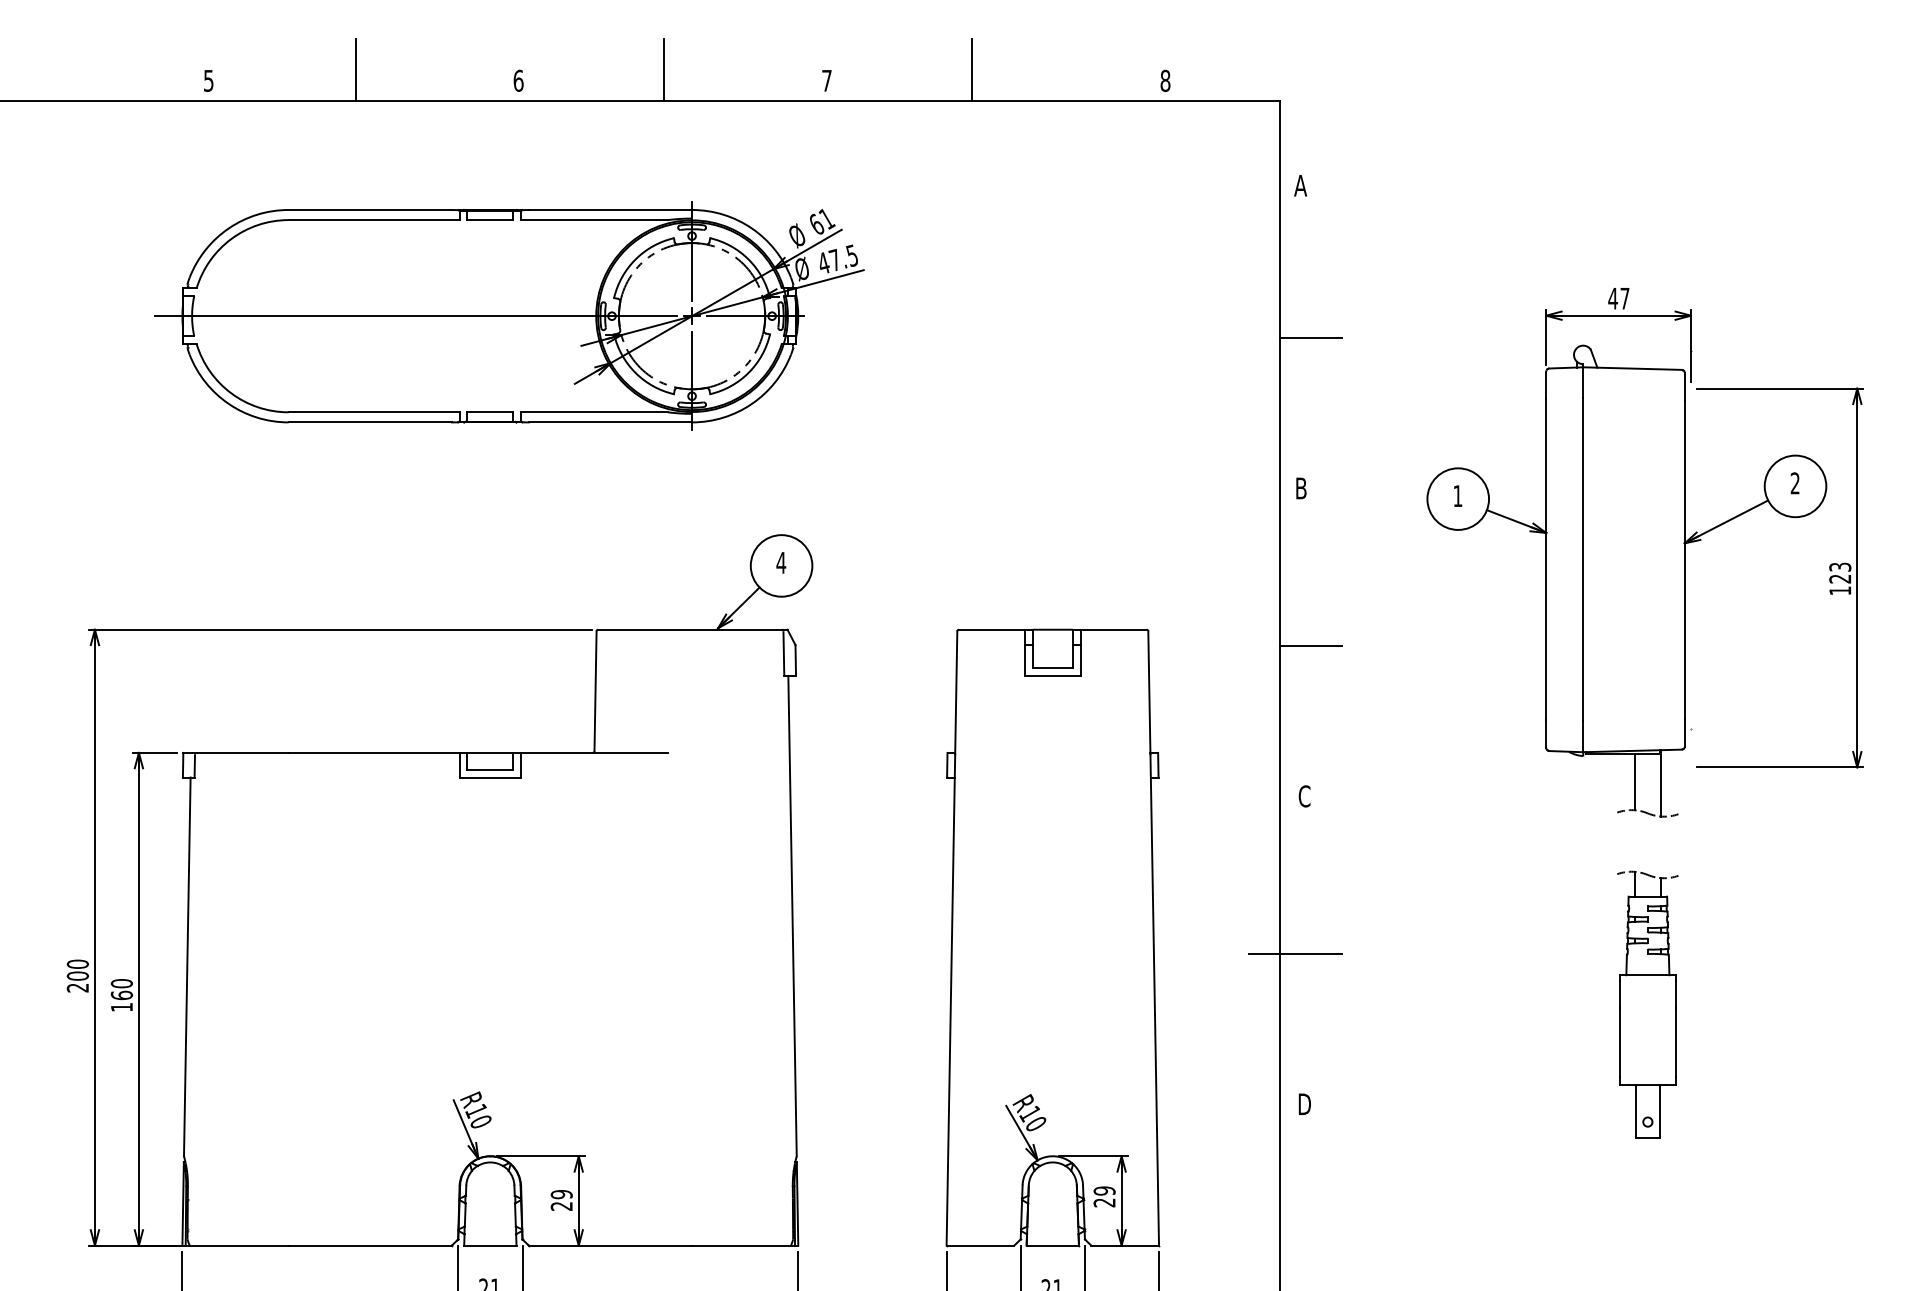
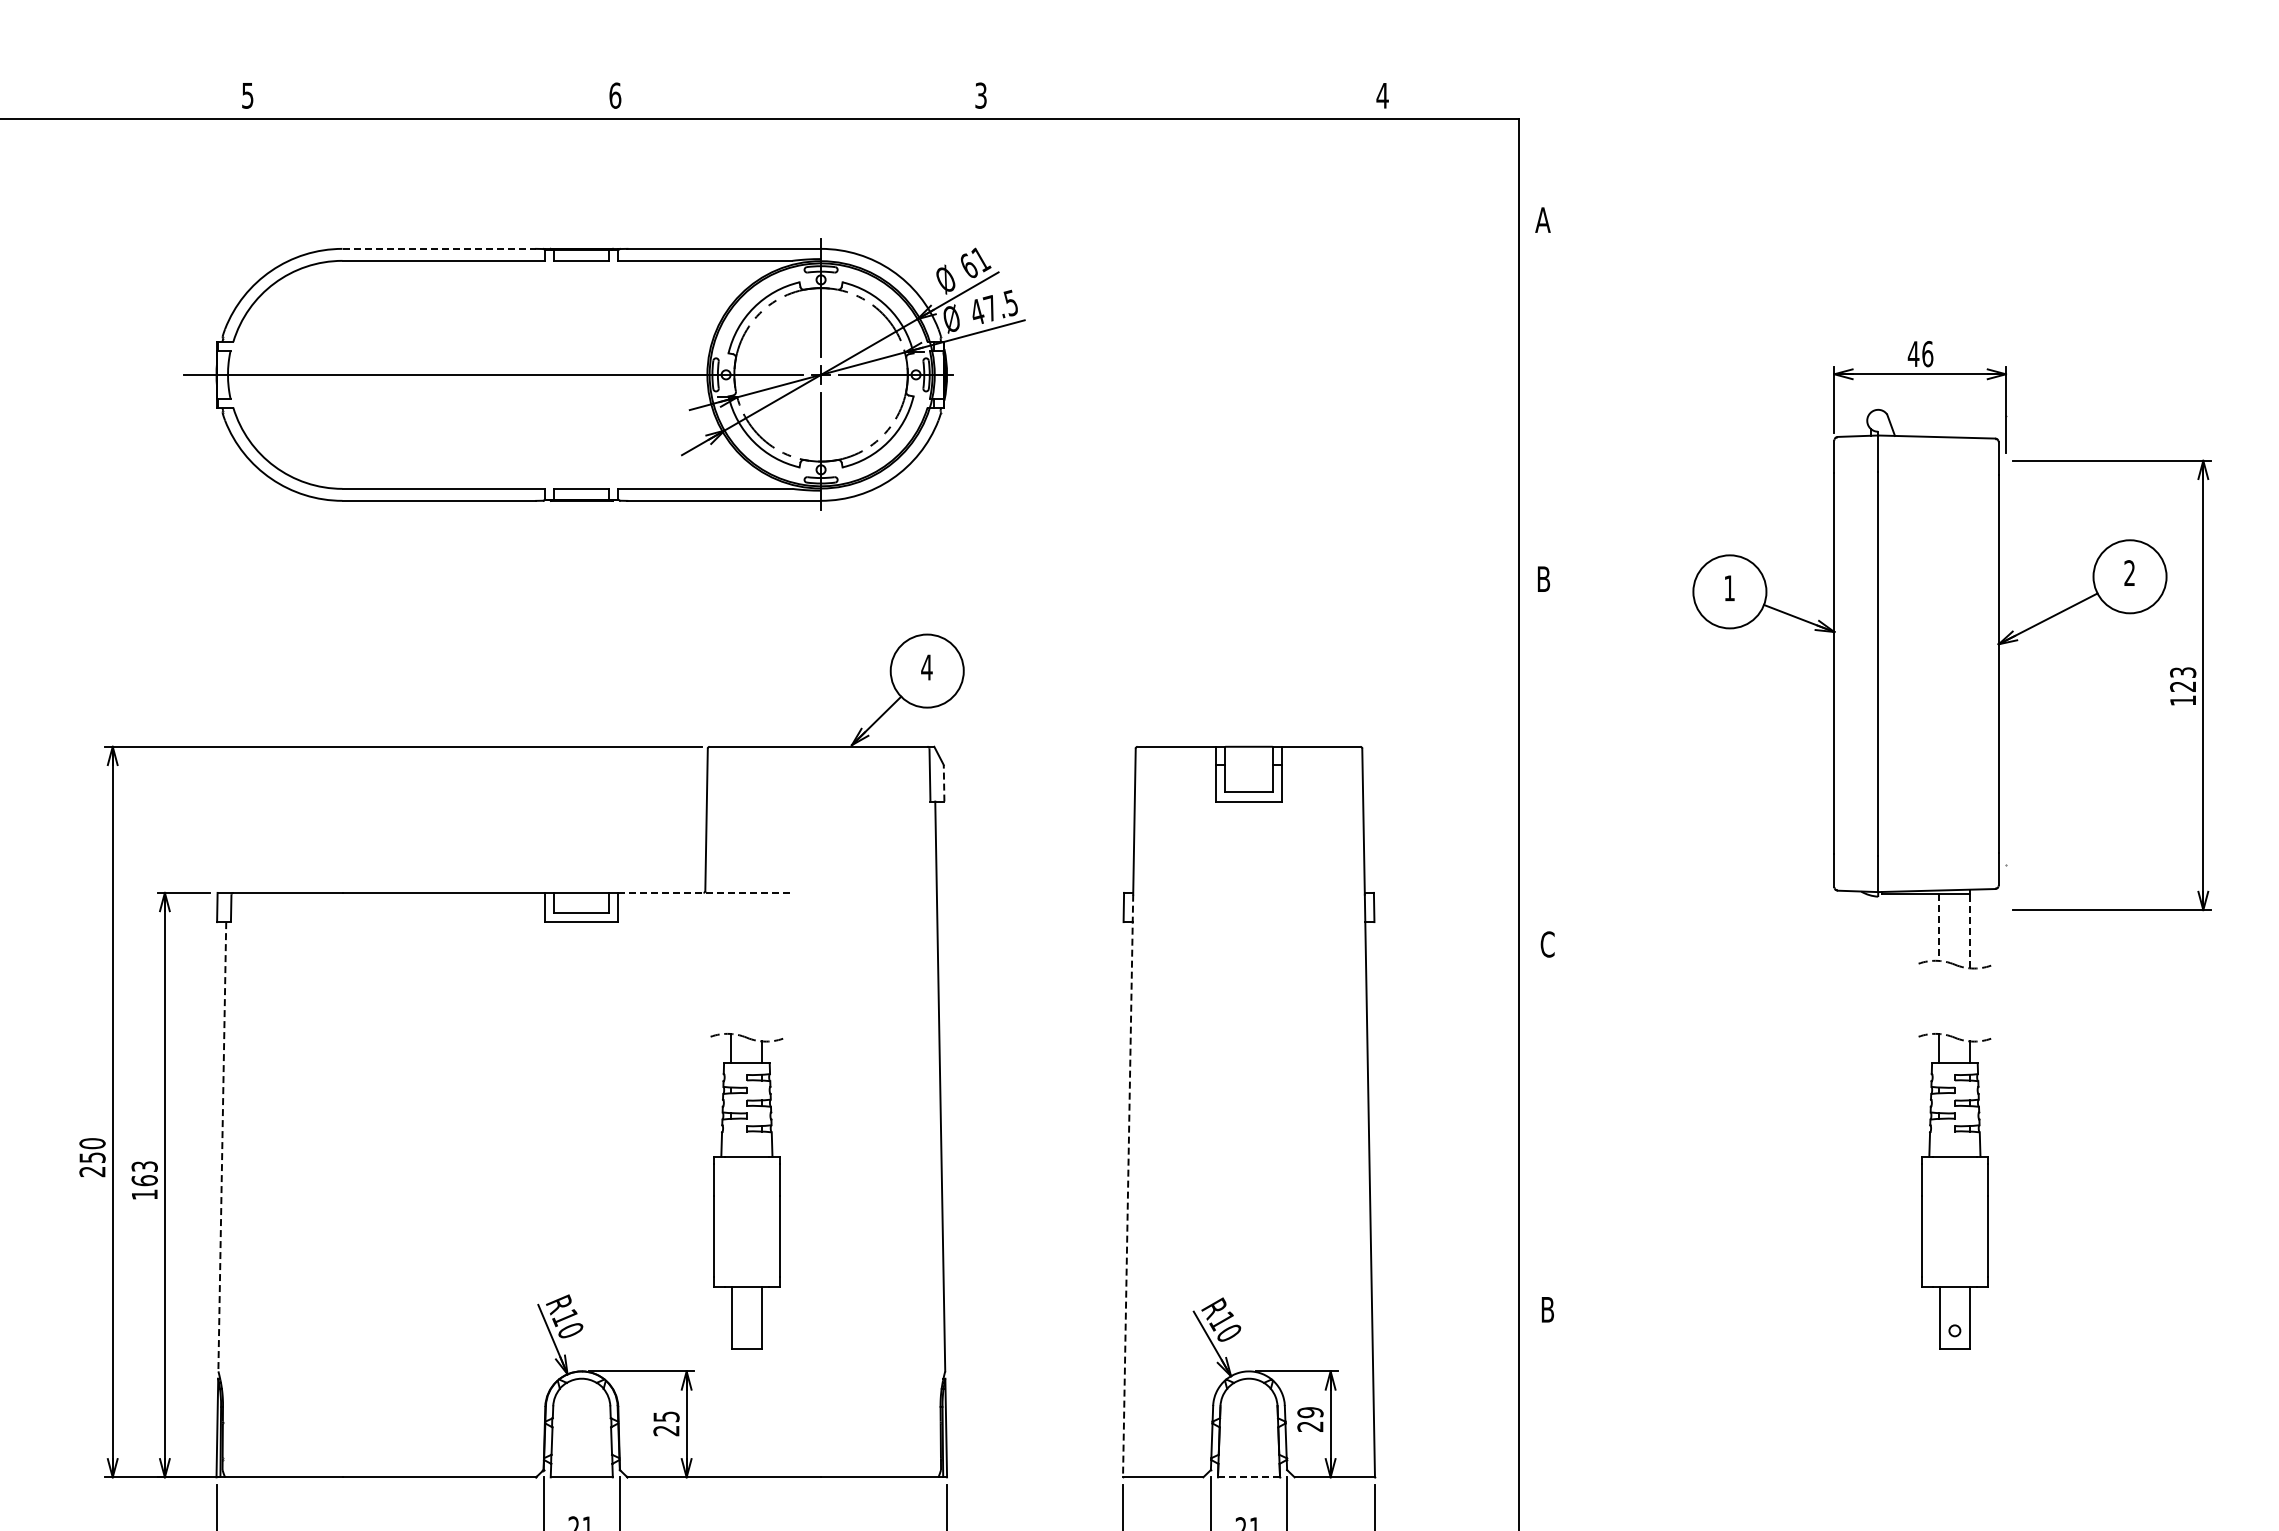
line: (356, 69) -> (422, 82), removed
line: (663, 69) -> (787, 82), removed
line: (972, 69) -> (1153, 82), removed
text: (826, 80) -> (980, 95), 7 -> 3
text: (1165, 80) -> (1382, 95), 8 -> 4
line: (370, 209) -> (439, 248), solid -> dashed
text: (1624, 299) -> (1927, 354), 47 -> 46
line: (1310, 337) -> (1554, 400), removed
line: (1310, 645) -> (1554, 765), removed
line: (796, 659) -> (944, 782), solid -> dashed
line: (594, 752) -> (705, 892), solid -> dashed
line: (1634, 782) -> (1939, 927), solid -> dashed
line: (1661, 782) -> (1970, 928), solid -> dashed
line: (1295, 953) -> (1536, 1130), removed
line: (187, 966) -> (222, 1146), solid -> dashed
text: (77, 975) -> (92, 1157), 200 -> 250
text: (121, 983) -> (144, 1166), 160 -> 163
line: (951, 1000) -> (1128, 1186), solid -> dashed
part: (629, 1004) -> (746, 1191), added
text: (1304, 1104) -> (1547, 1309), D -> B
text: (561, 1194) -> (666, 1416), 29 -> 25
line: (1053, 1245) -> (1249, 1477), solid -> dashed

